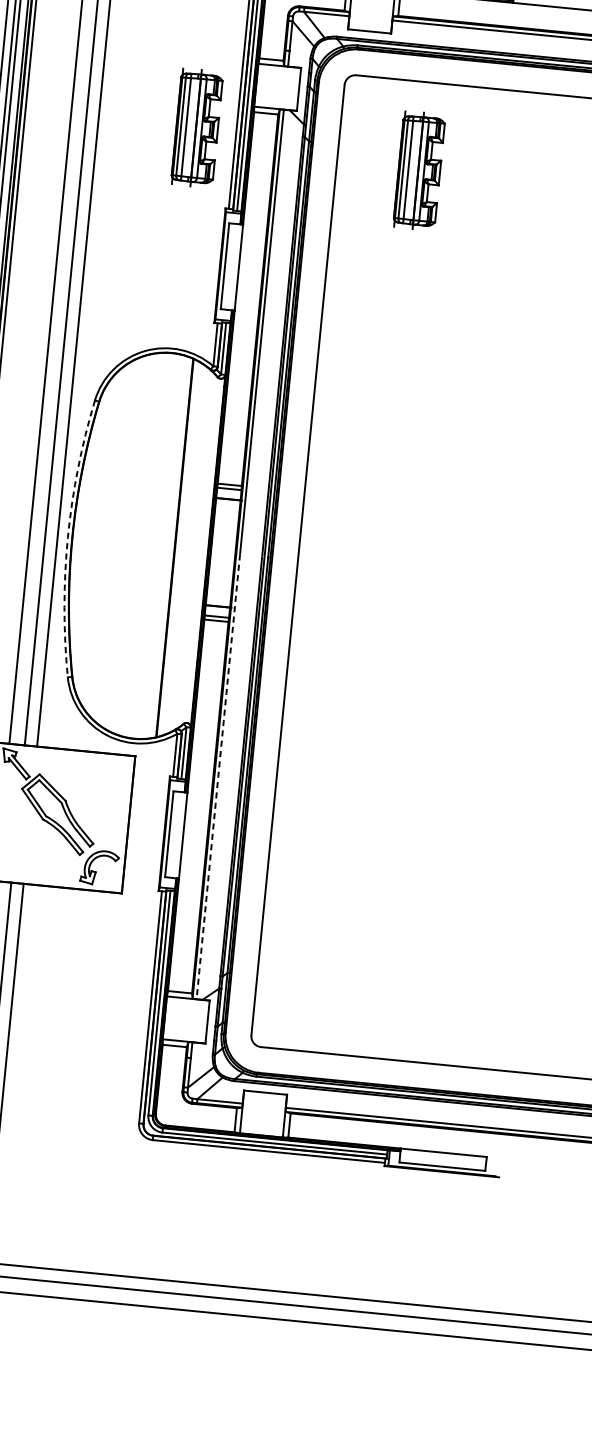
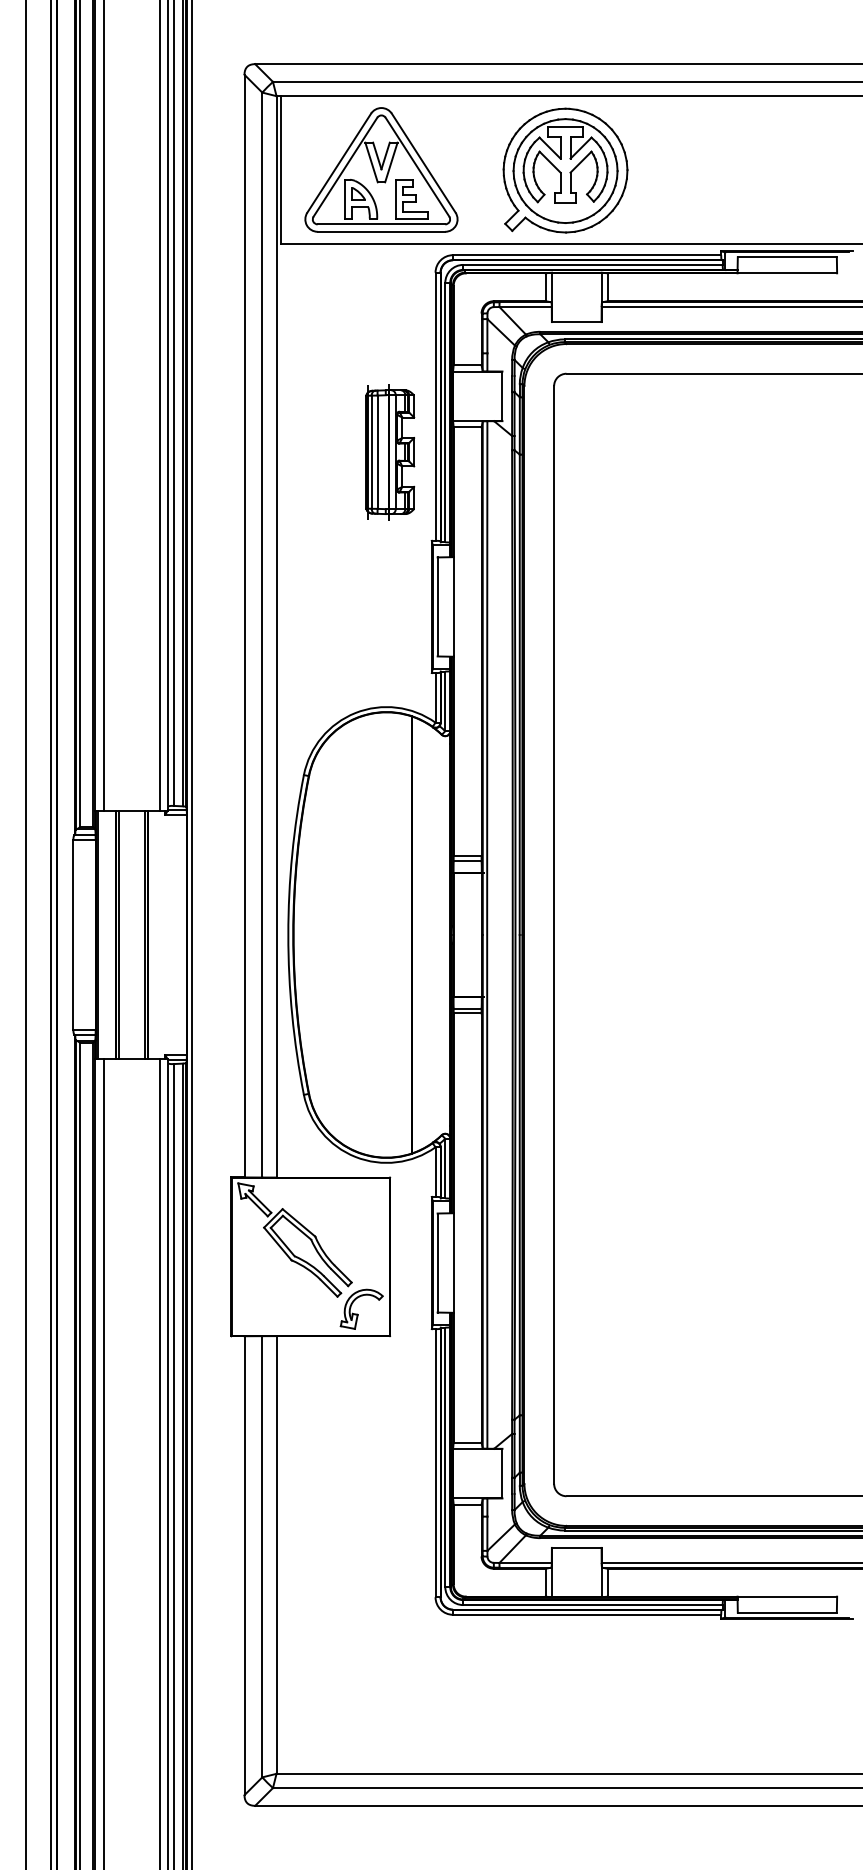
part: (419, 171) -> (649, 476), removed
arc: (68, 538) -> (288, 935), dashed -> solid
arc: (218, 776) -> (487, 1191), dashed -> solid

